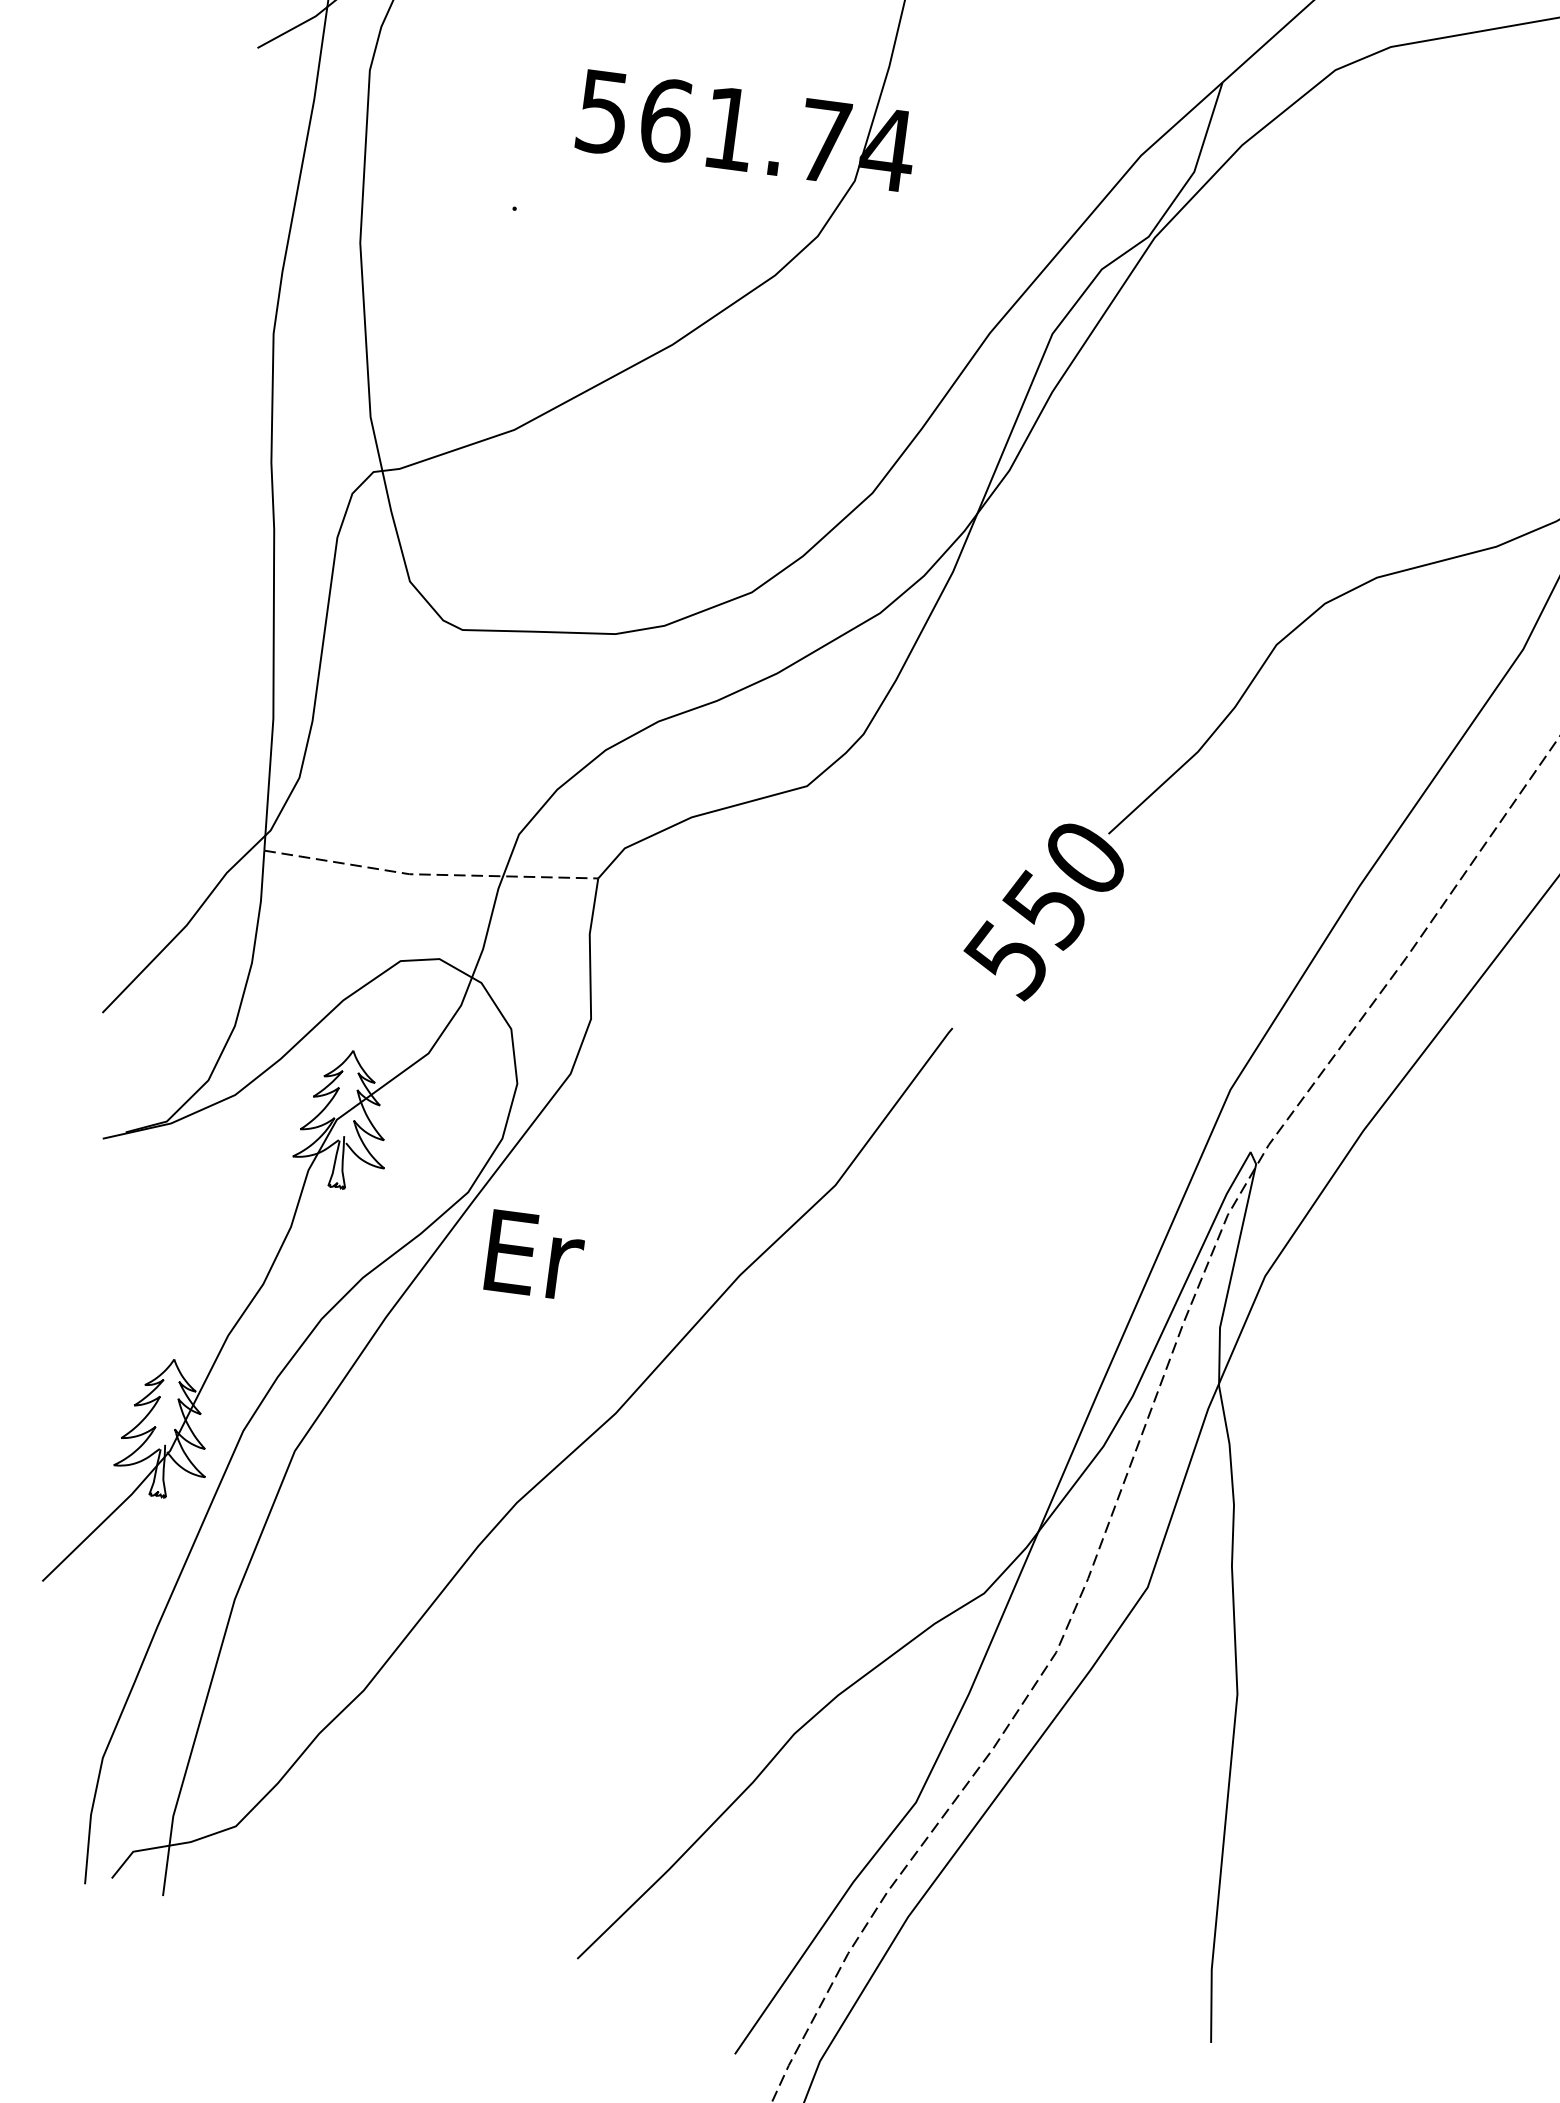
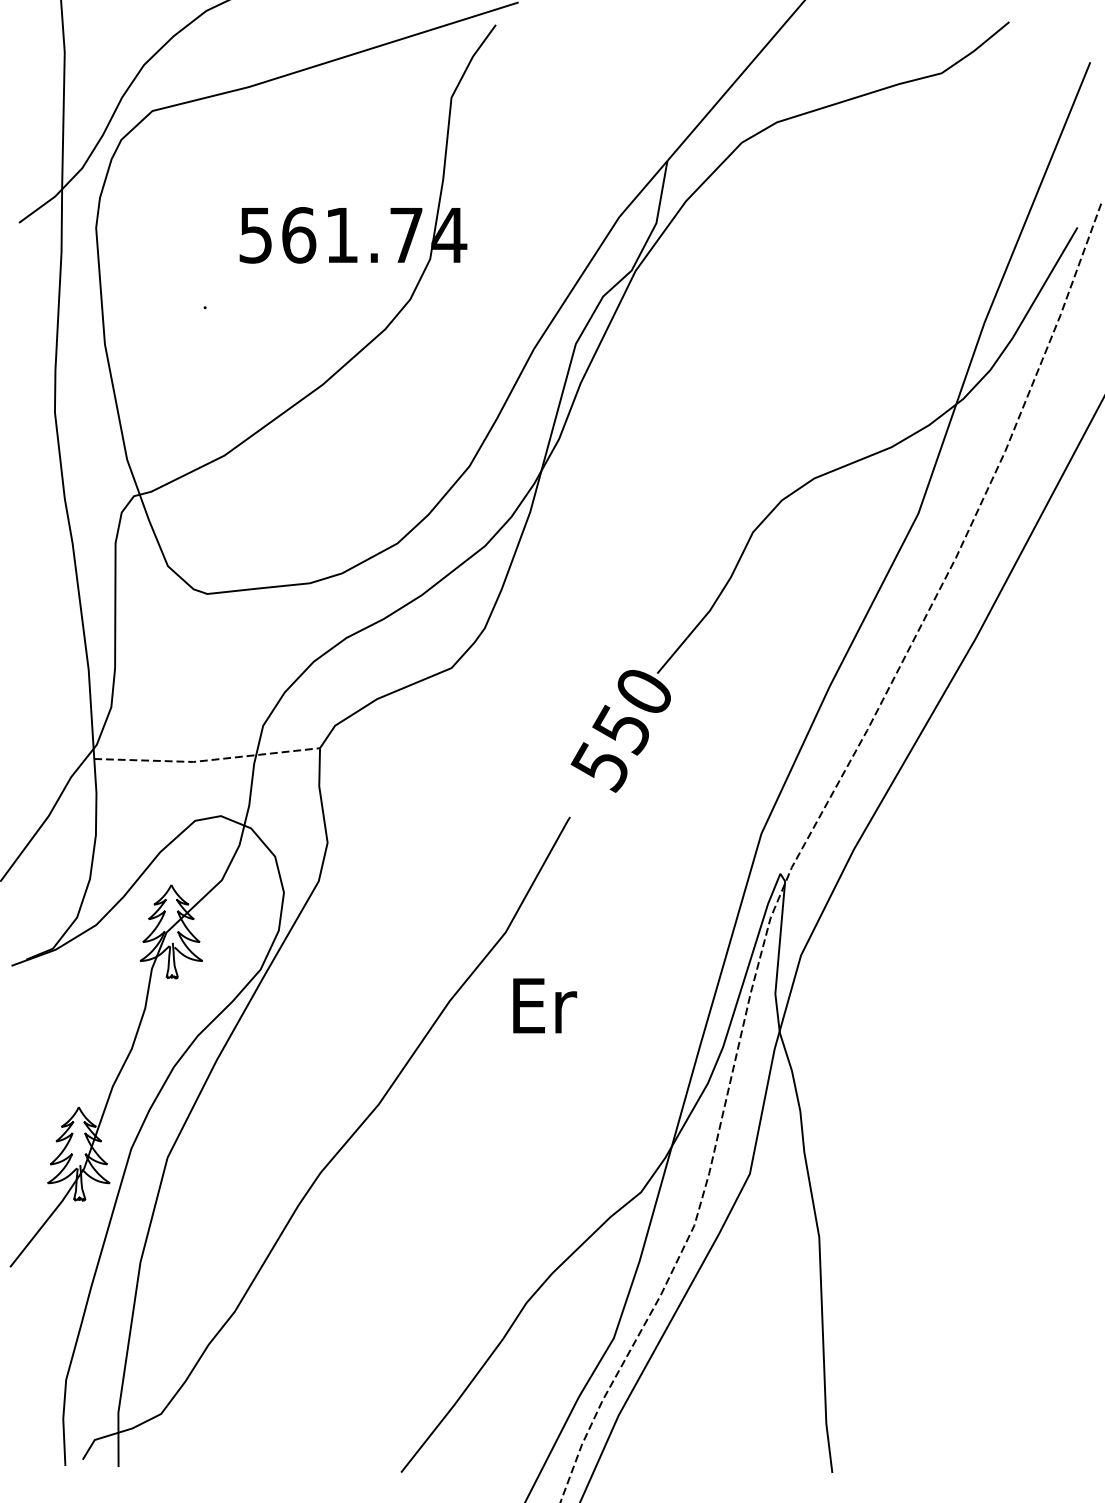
text: (535, 1255) -> (545, 1005), moved

